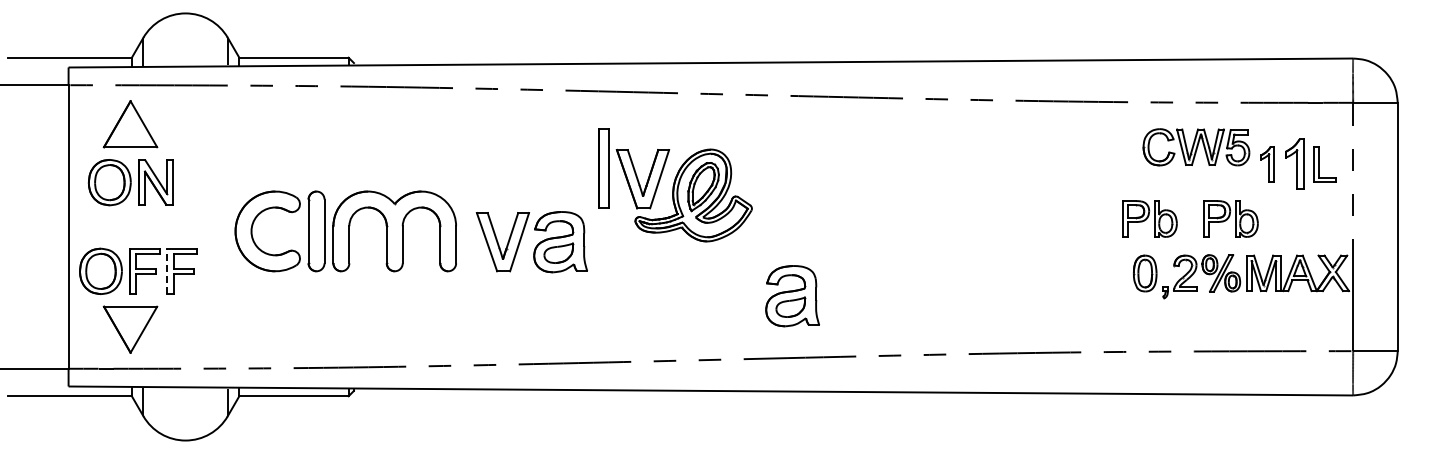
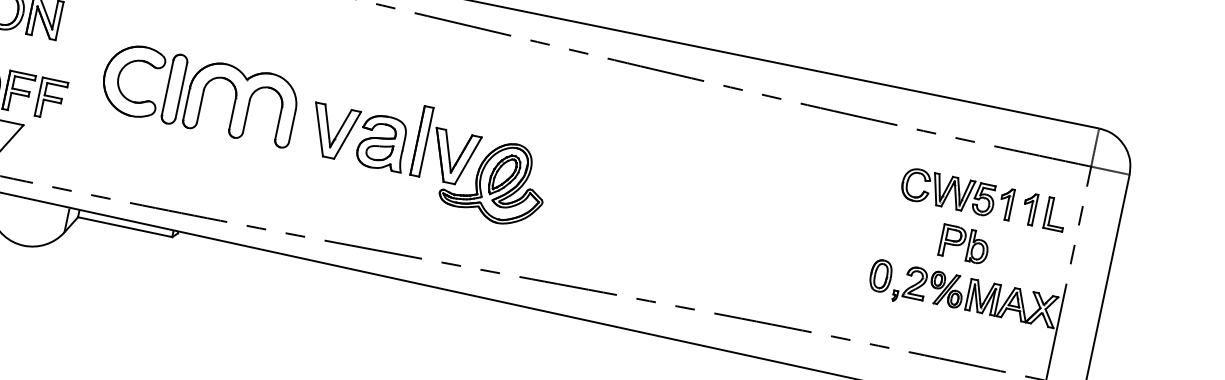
part: (1196, 147) -> (948, 192), moved
part: (1294, 164) -> (1029, 209), size x0.71
part: (675, 185) -> (480, 169), moved
part: (1149, 218) -> (894, 229), removed
line: (167, 270) -> (38, 95), dashed -> solid
part: (792, 296) -> (572, 231), removed

